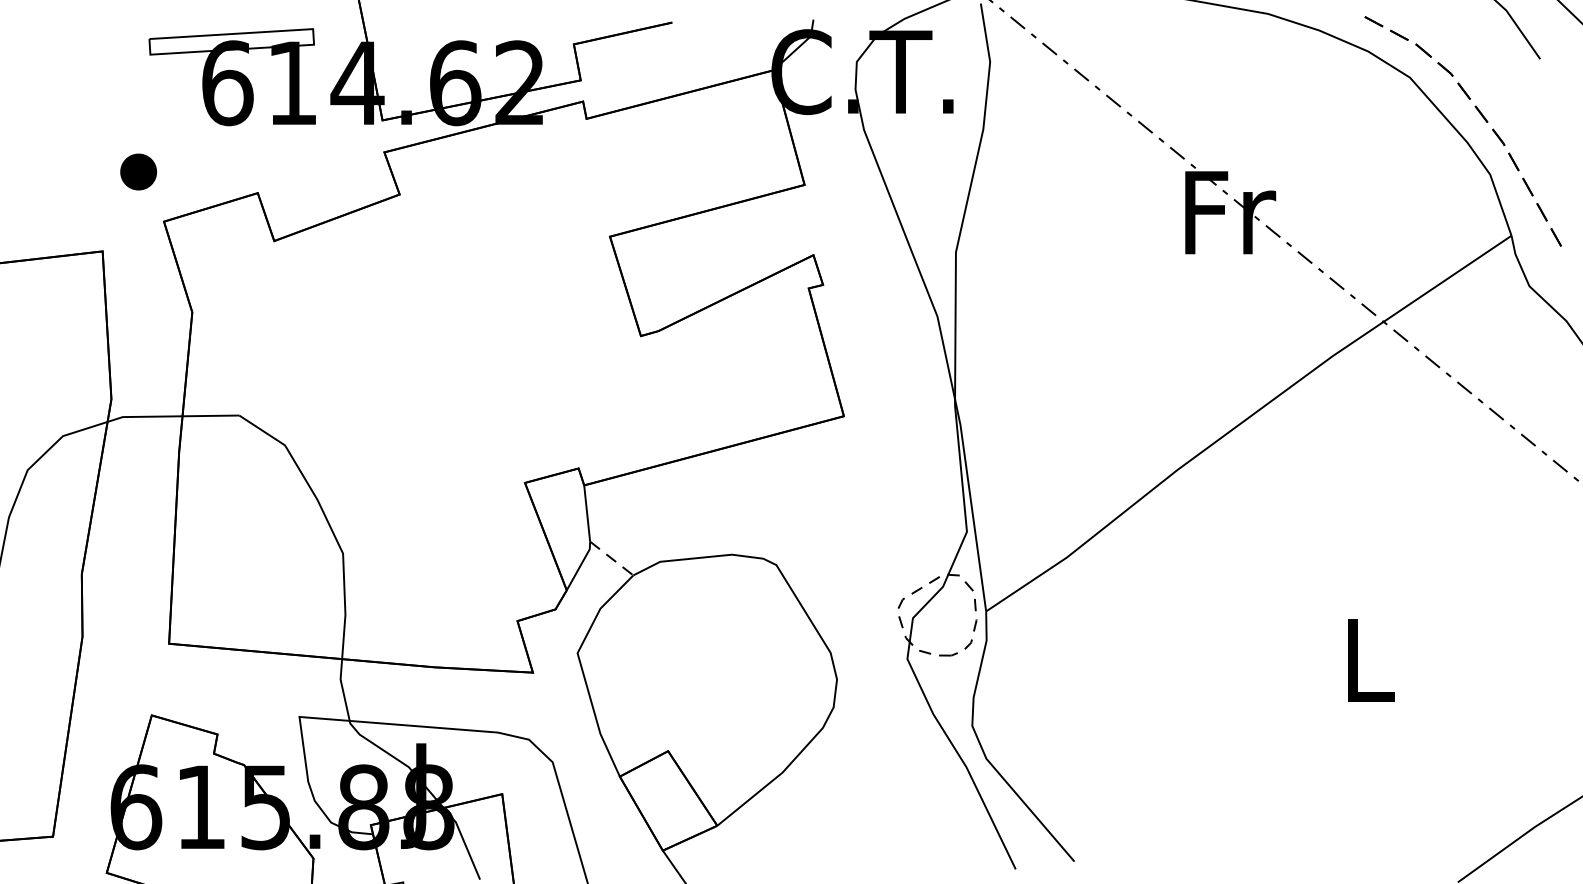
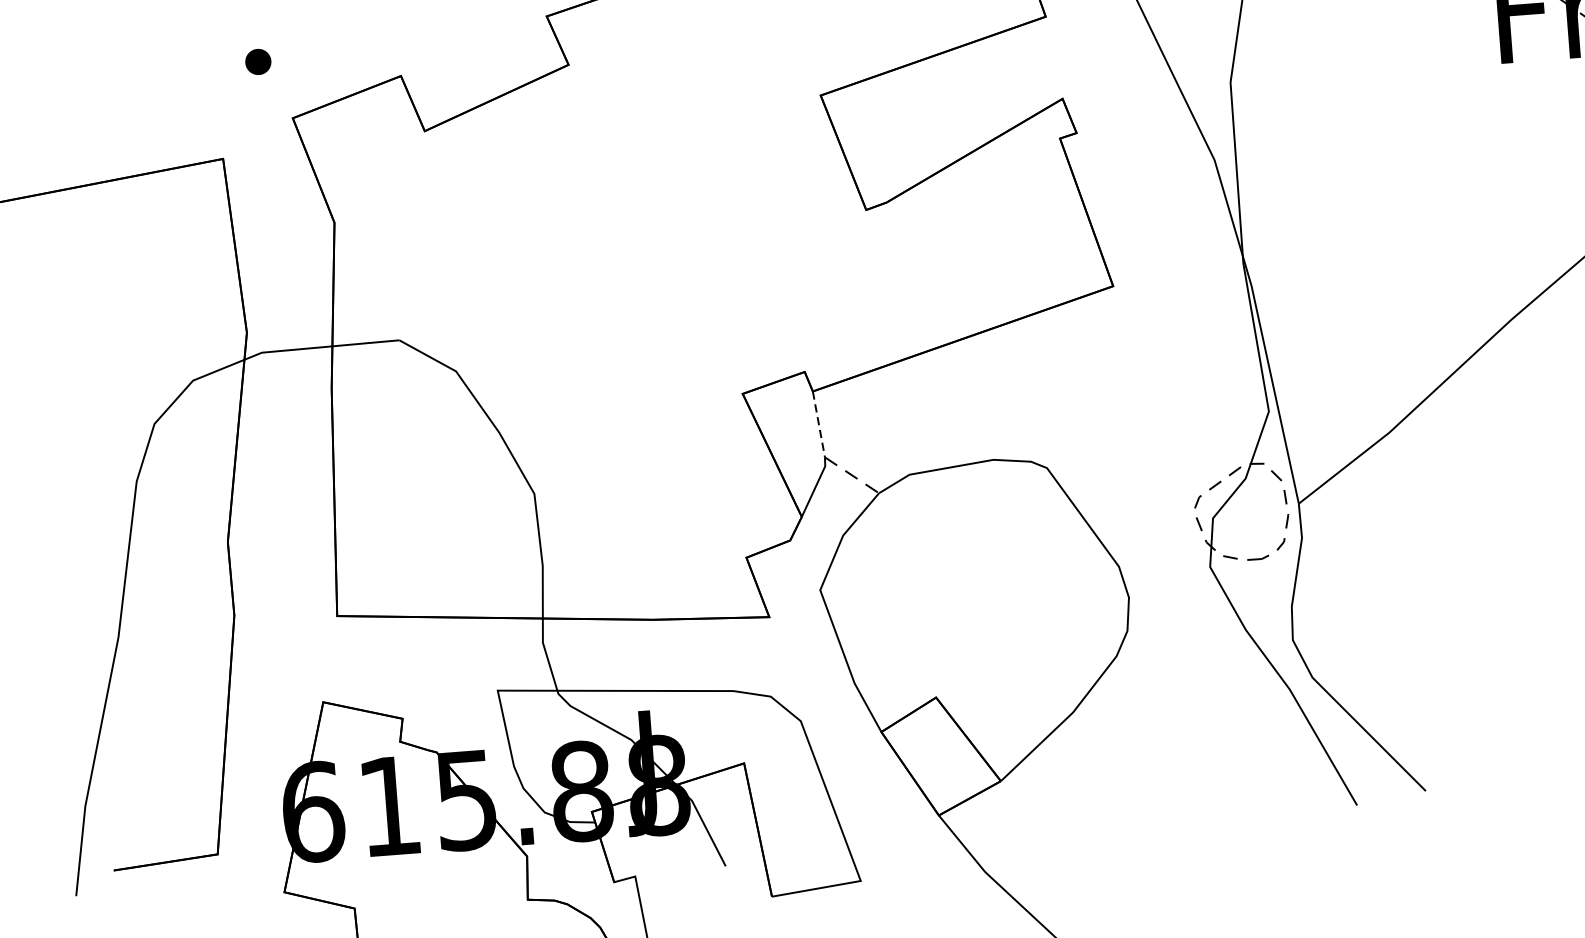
part: (138, 171) -> (258, 61), size x0.6
line: (587, 514) -> (819, 425), solid -> dashed

